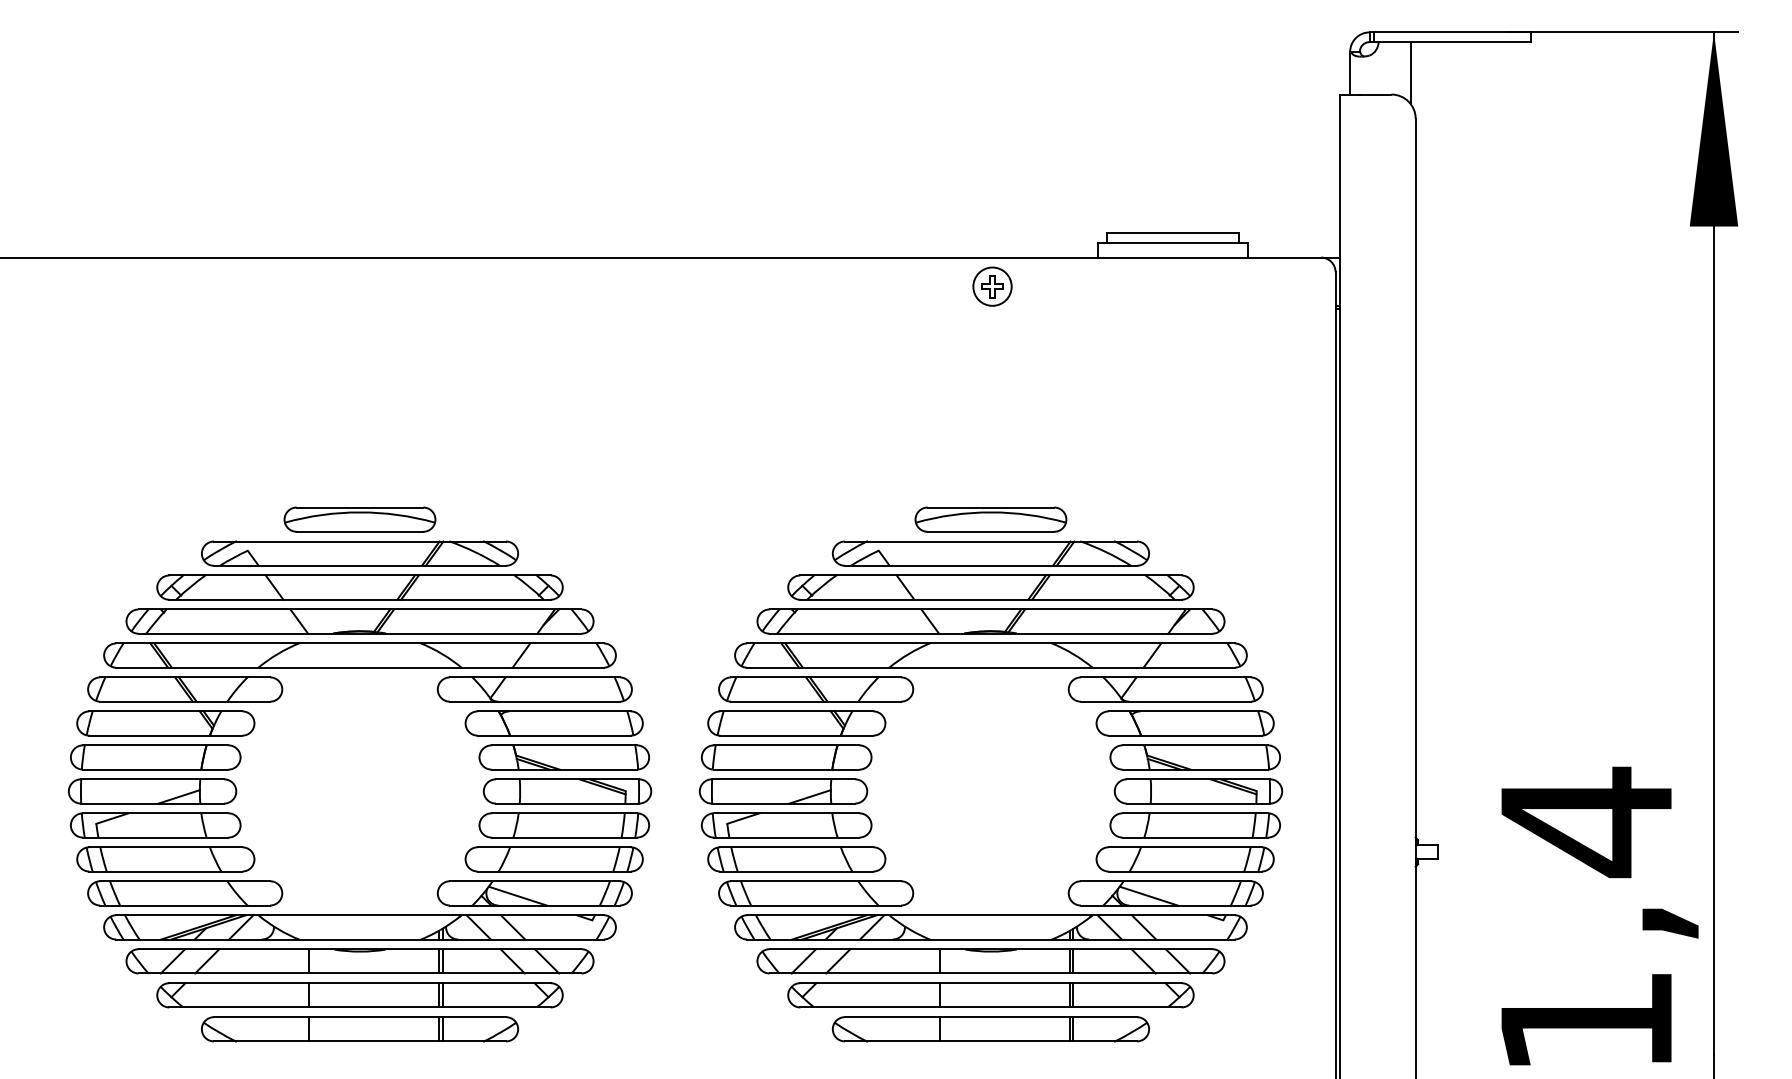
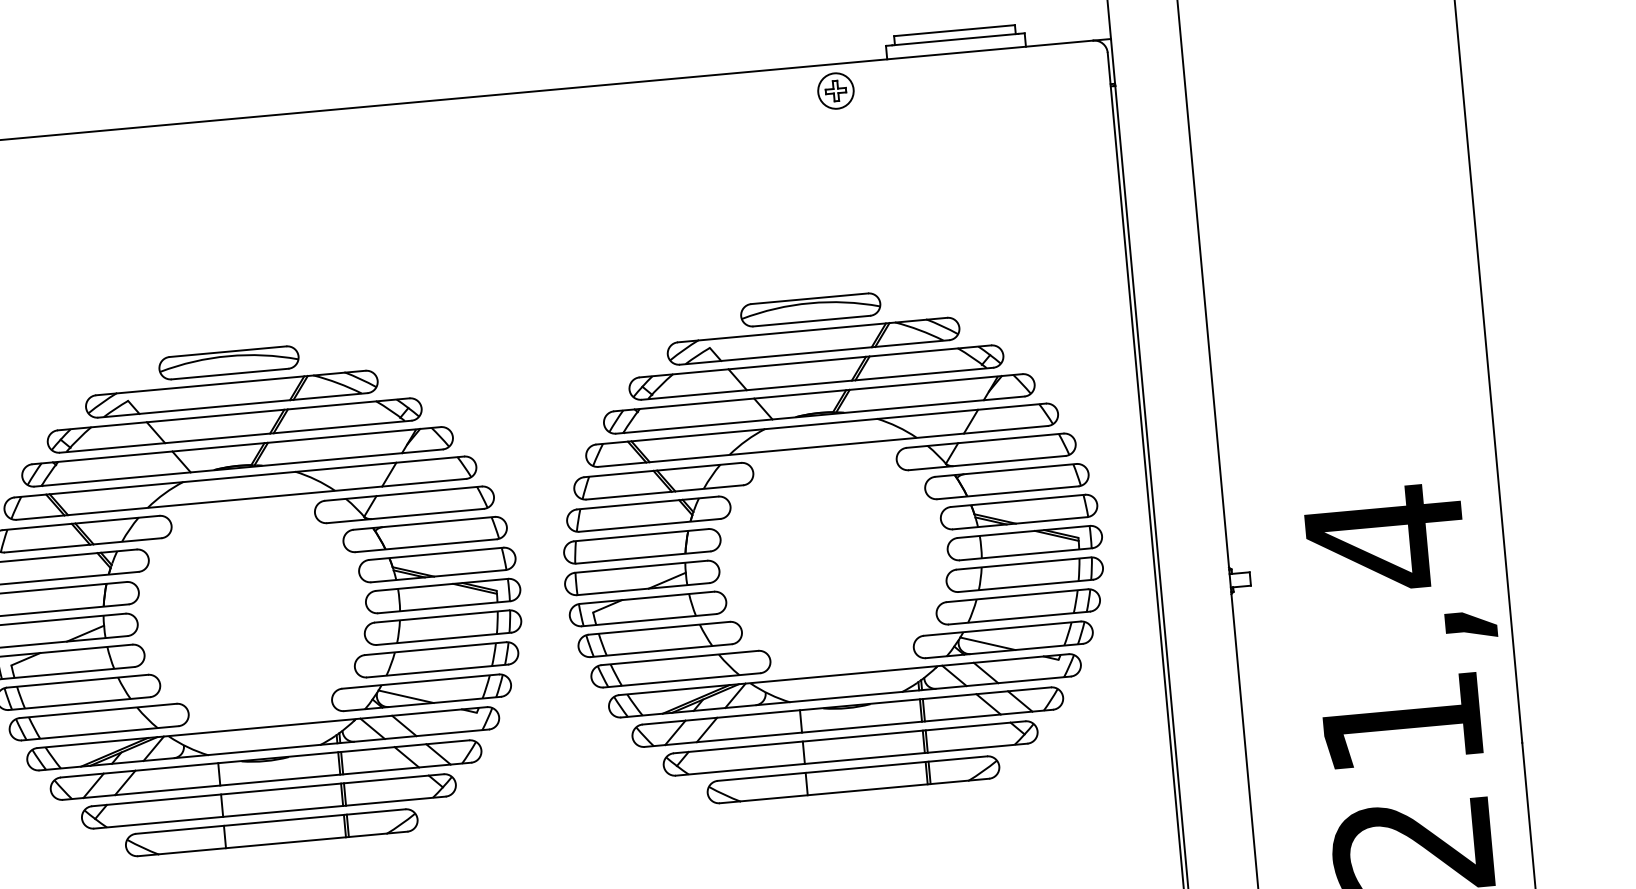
part: (992, 286) -> (835, 90), moved

